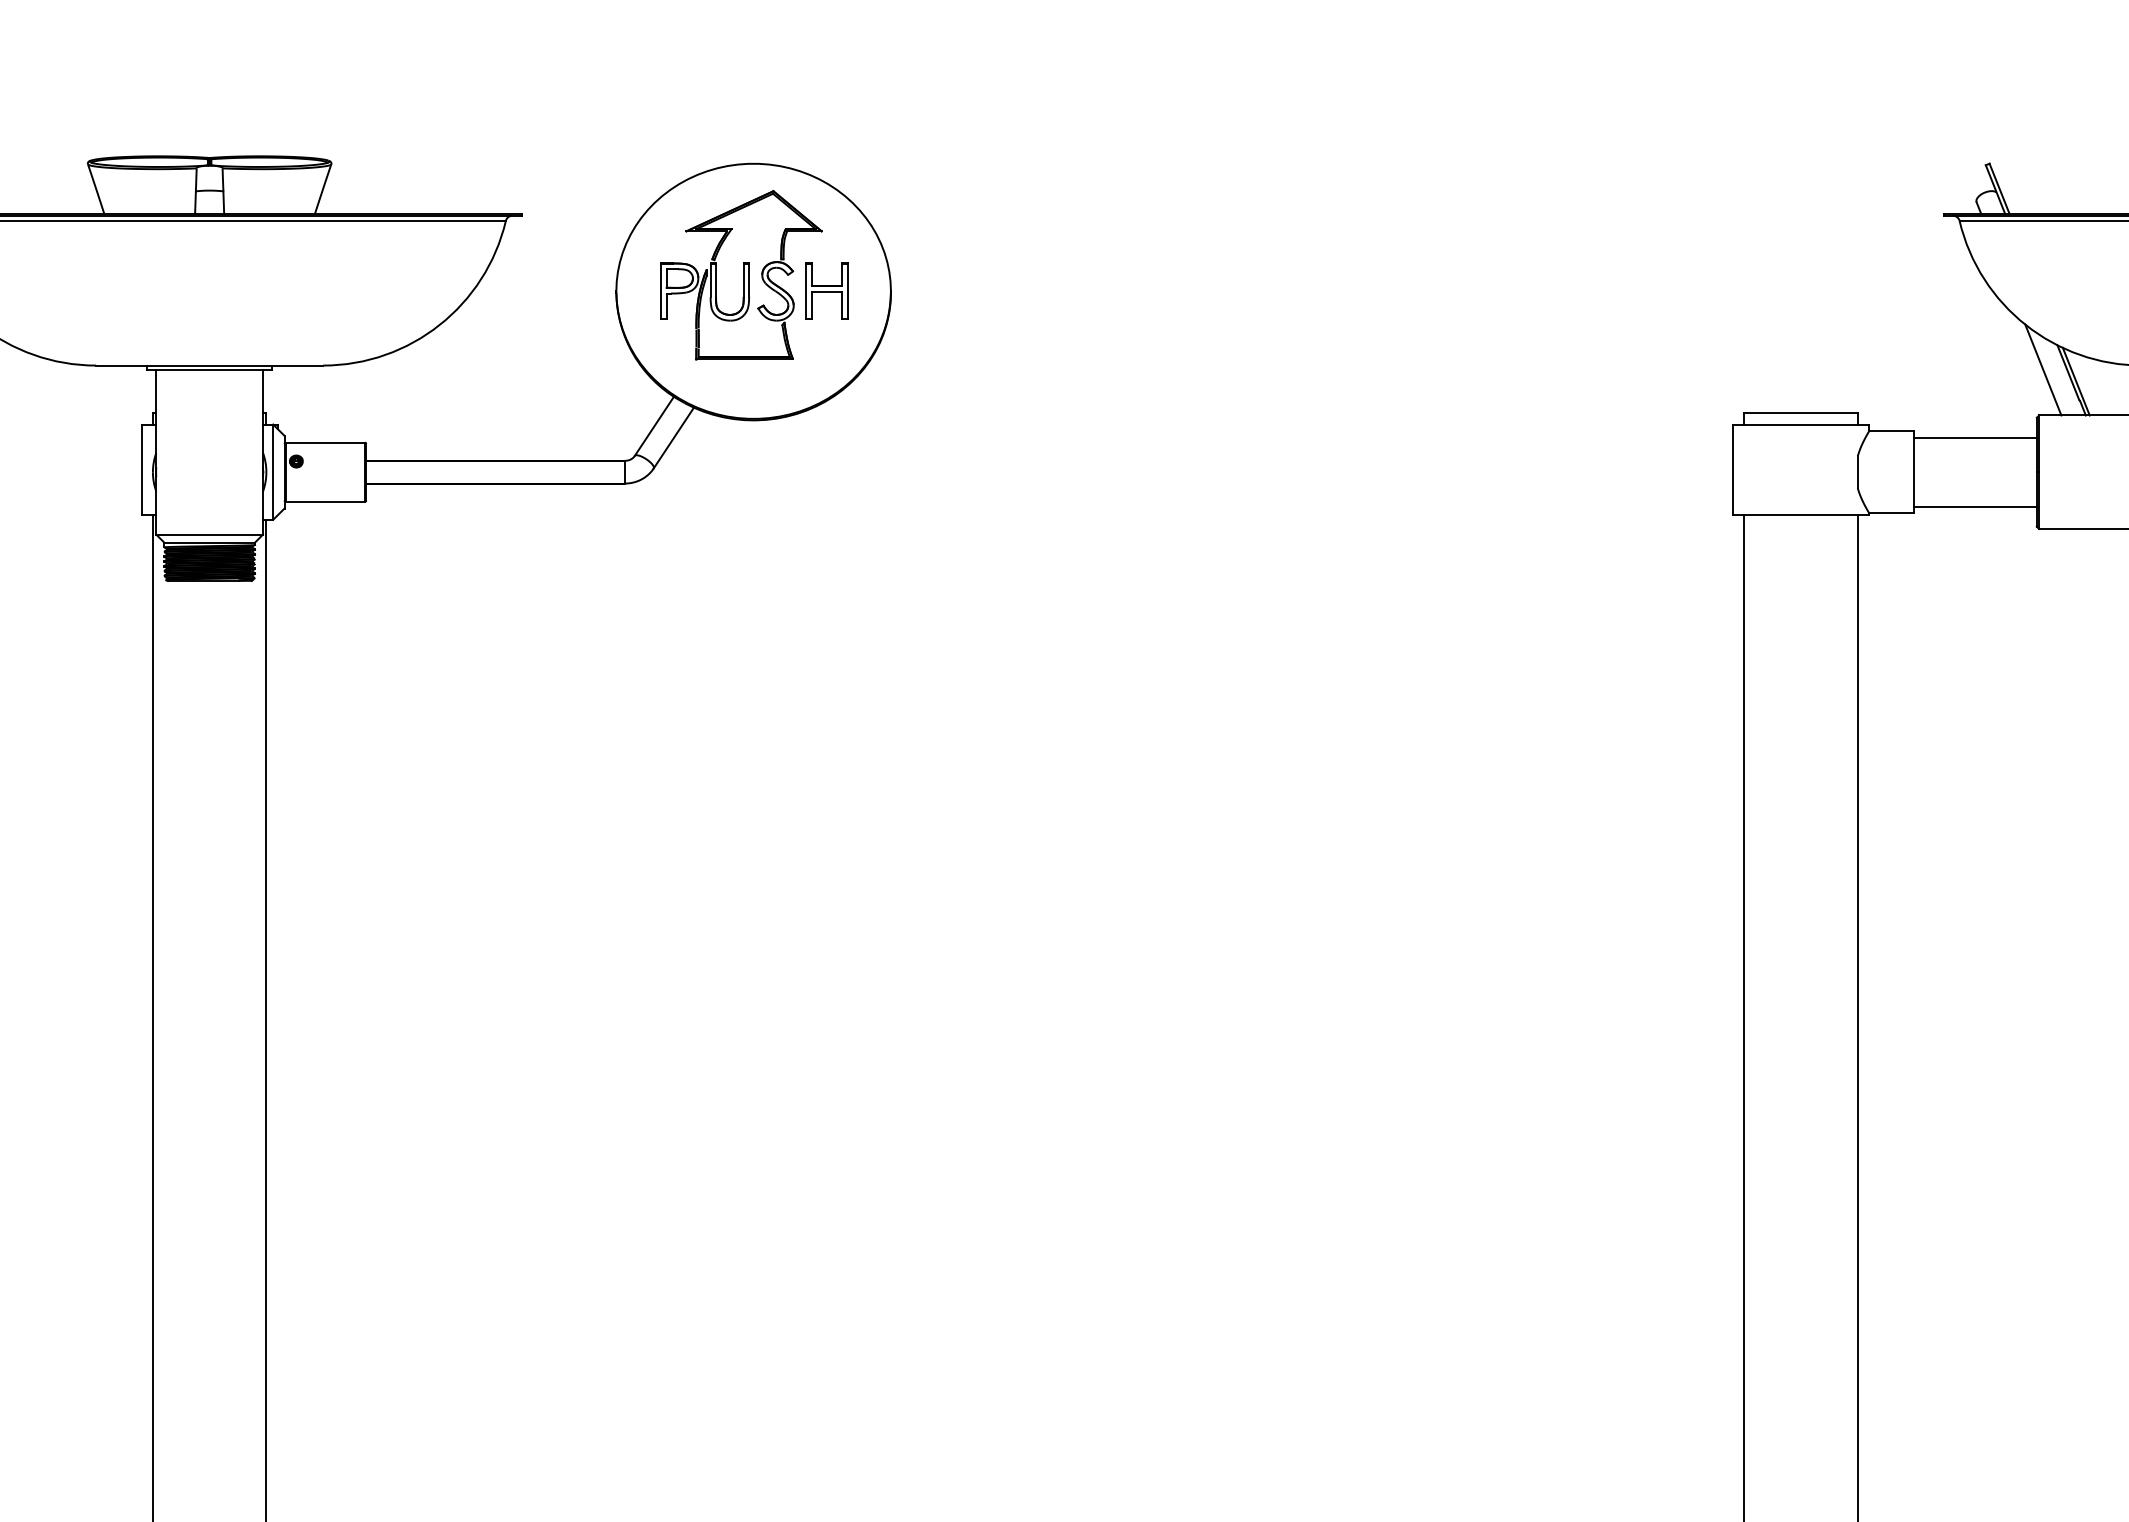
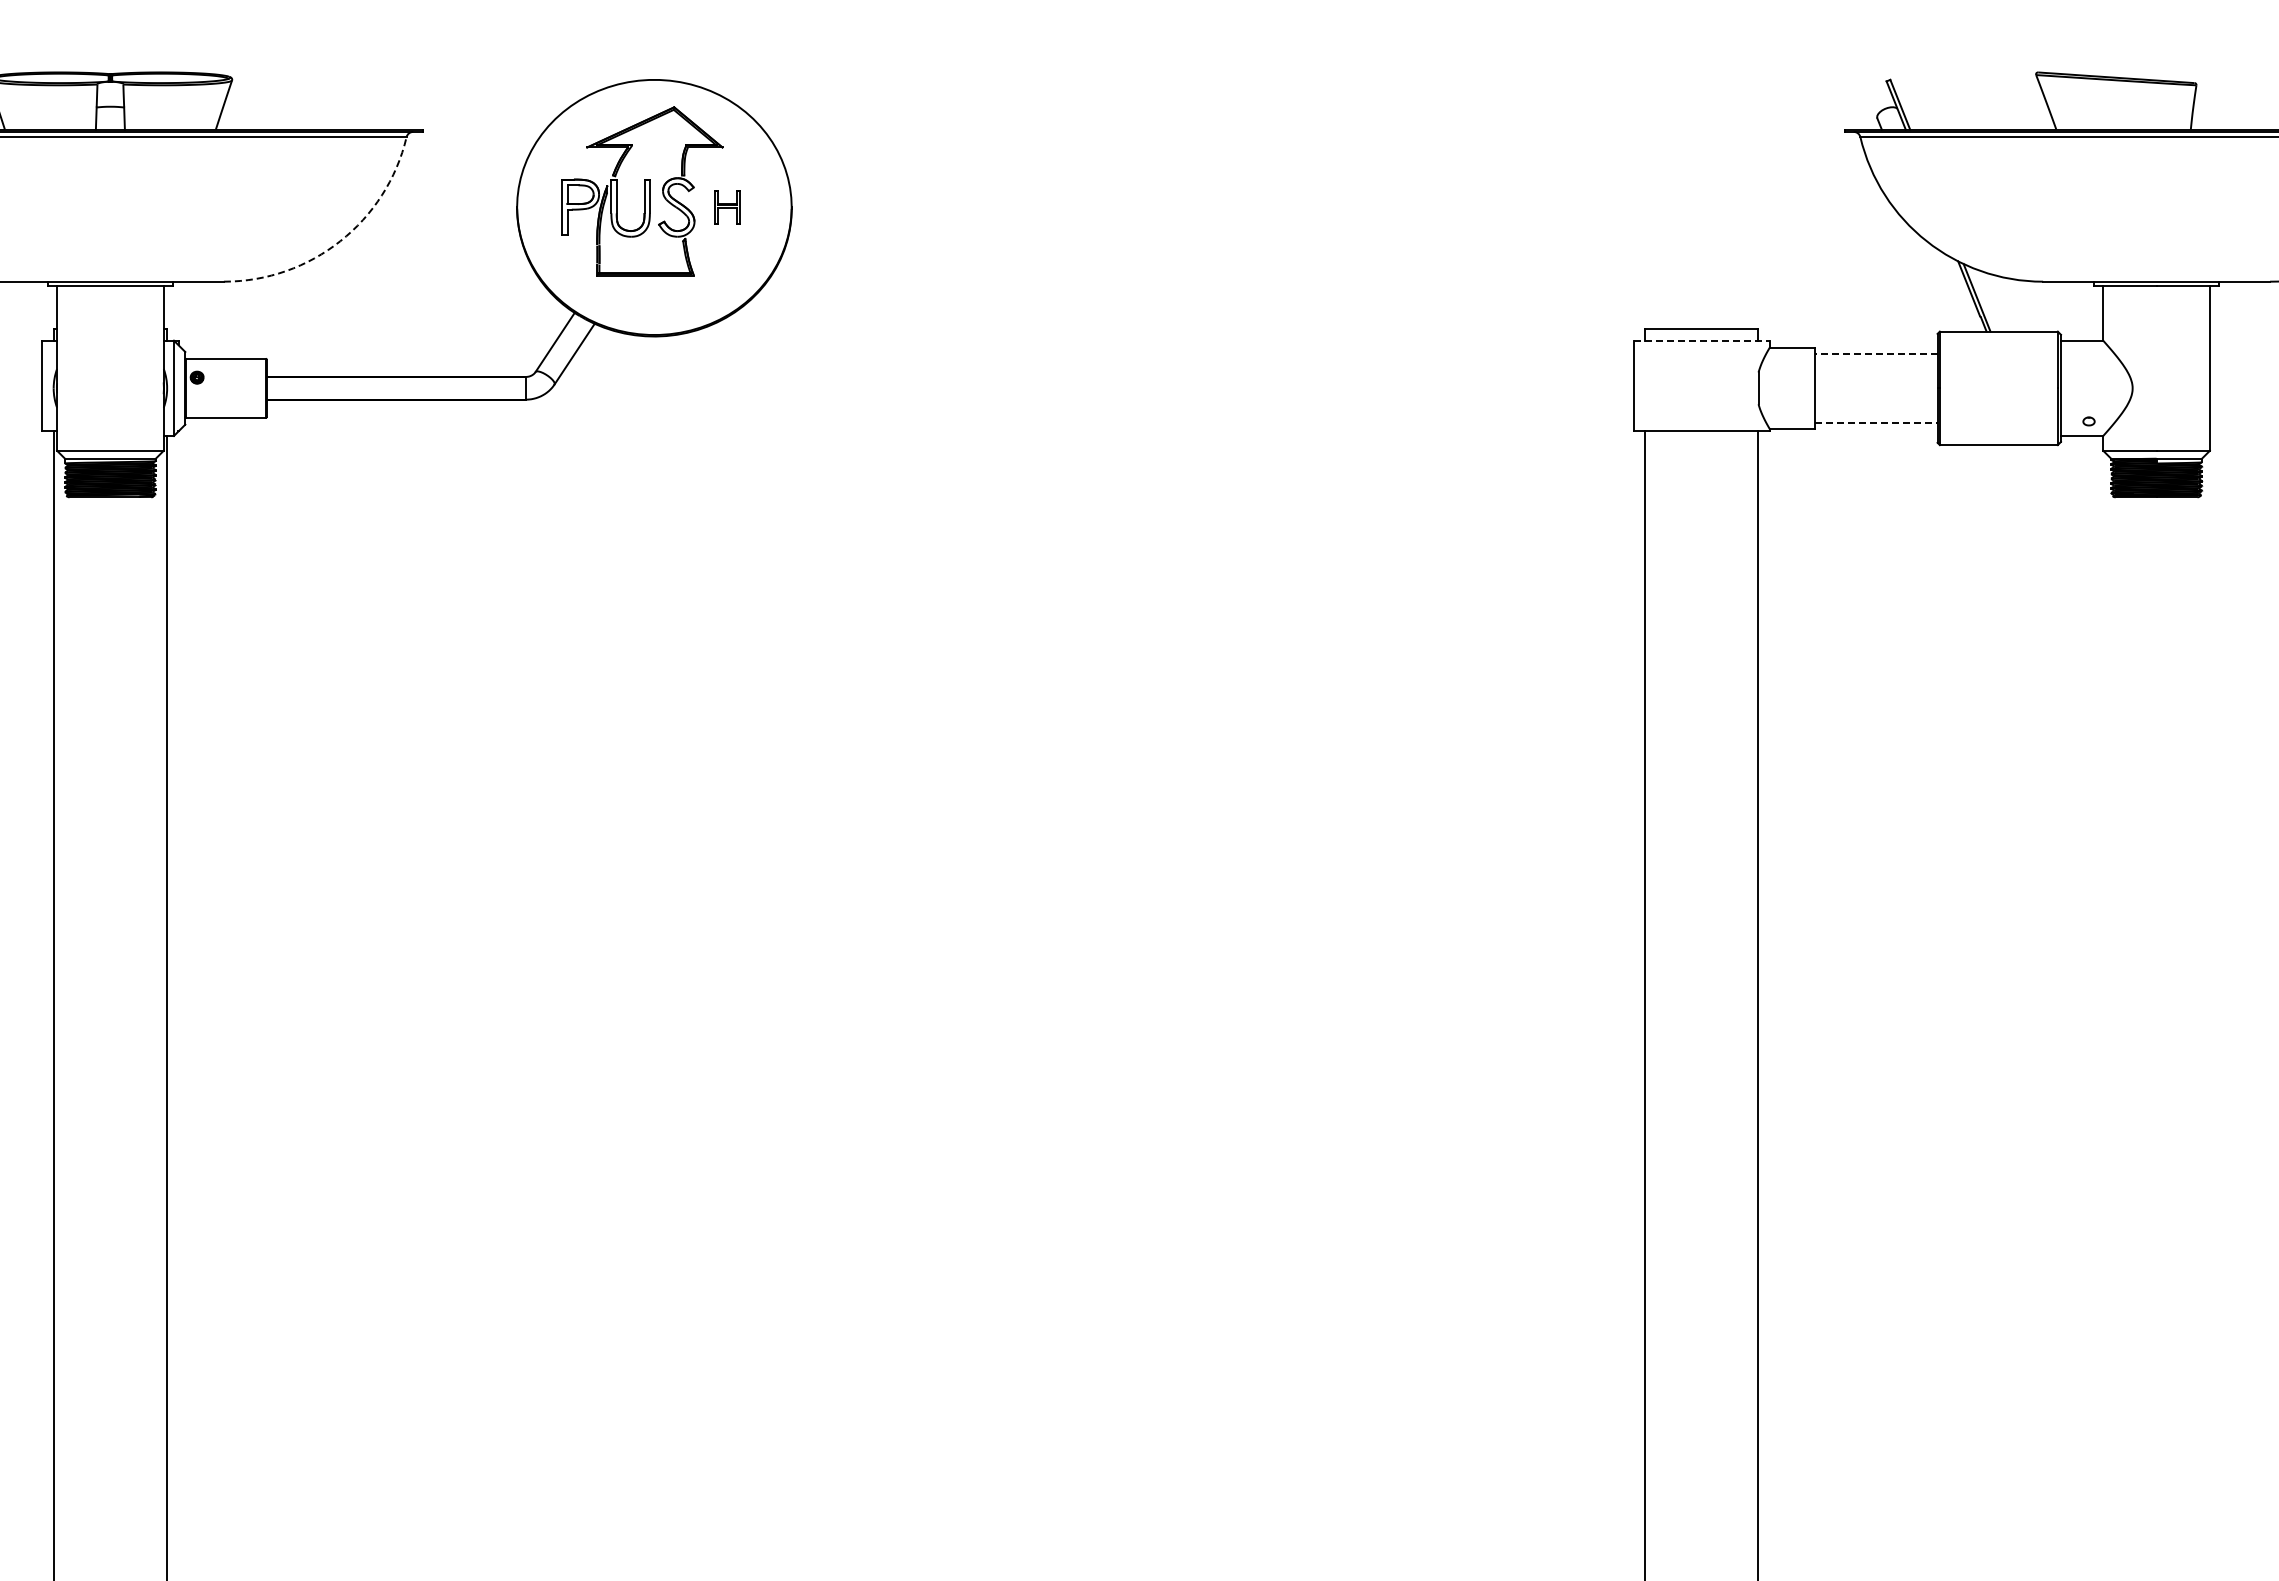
part: (826, 291) -> (727, 207), size x0.6
arc: (439, 325) -> (340, 241), solid -> dashed
line: (2043, 369) -> (1944, 285), removed
line: (1801, 424) -> (1702, 340), solid -> dashed
line: (1974, 437) -> (1875, 353), solid -> dashed
line: (1975, 506) -> (1876, 422), solid -> dashed

